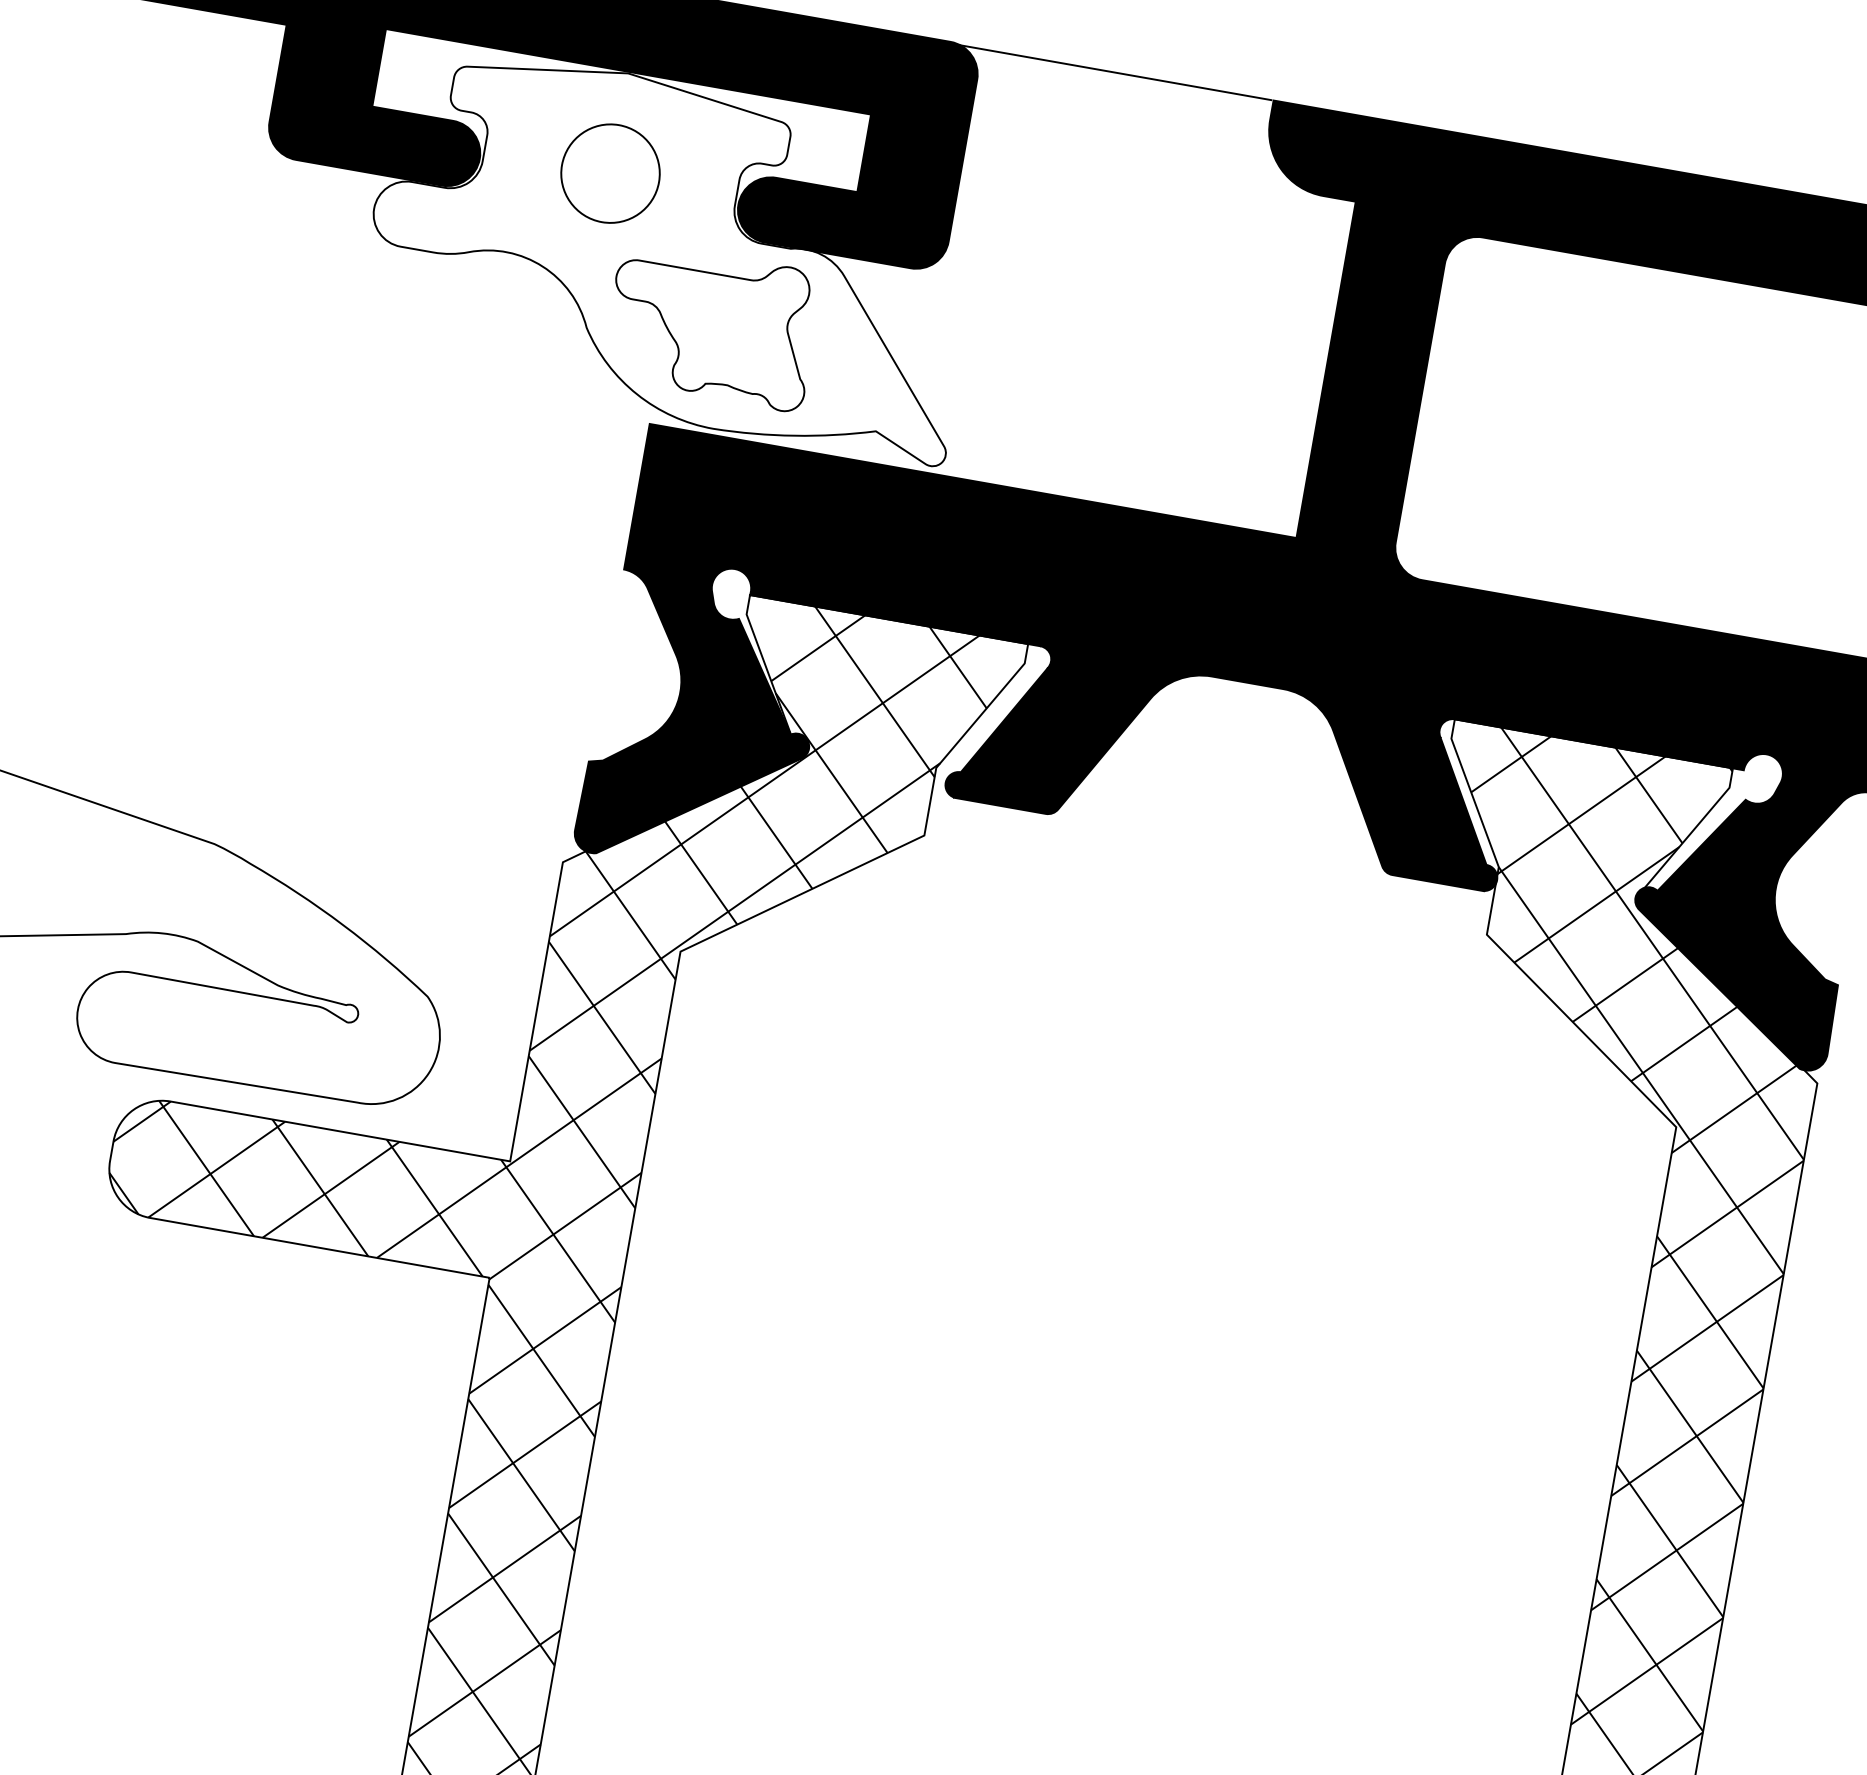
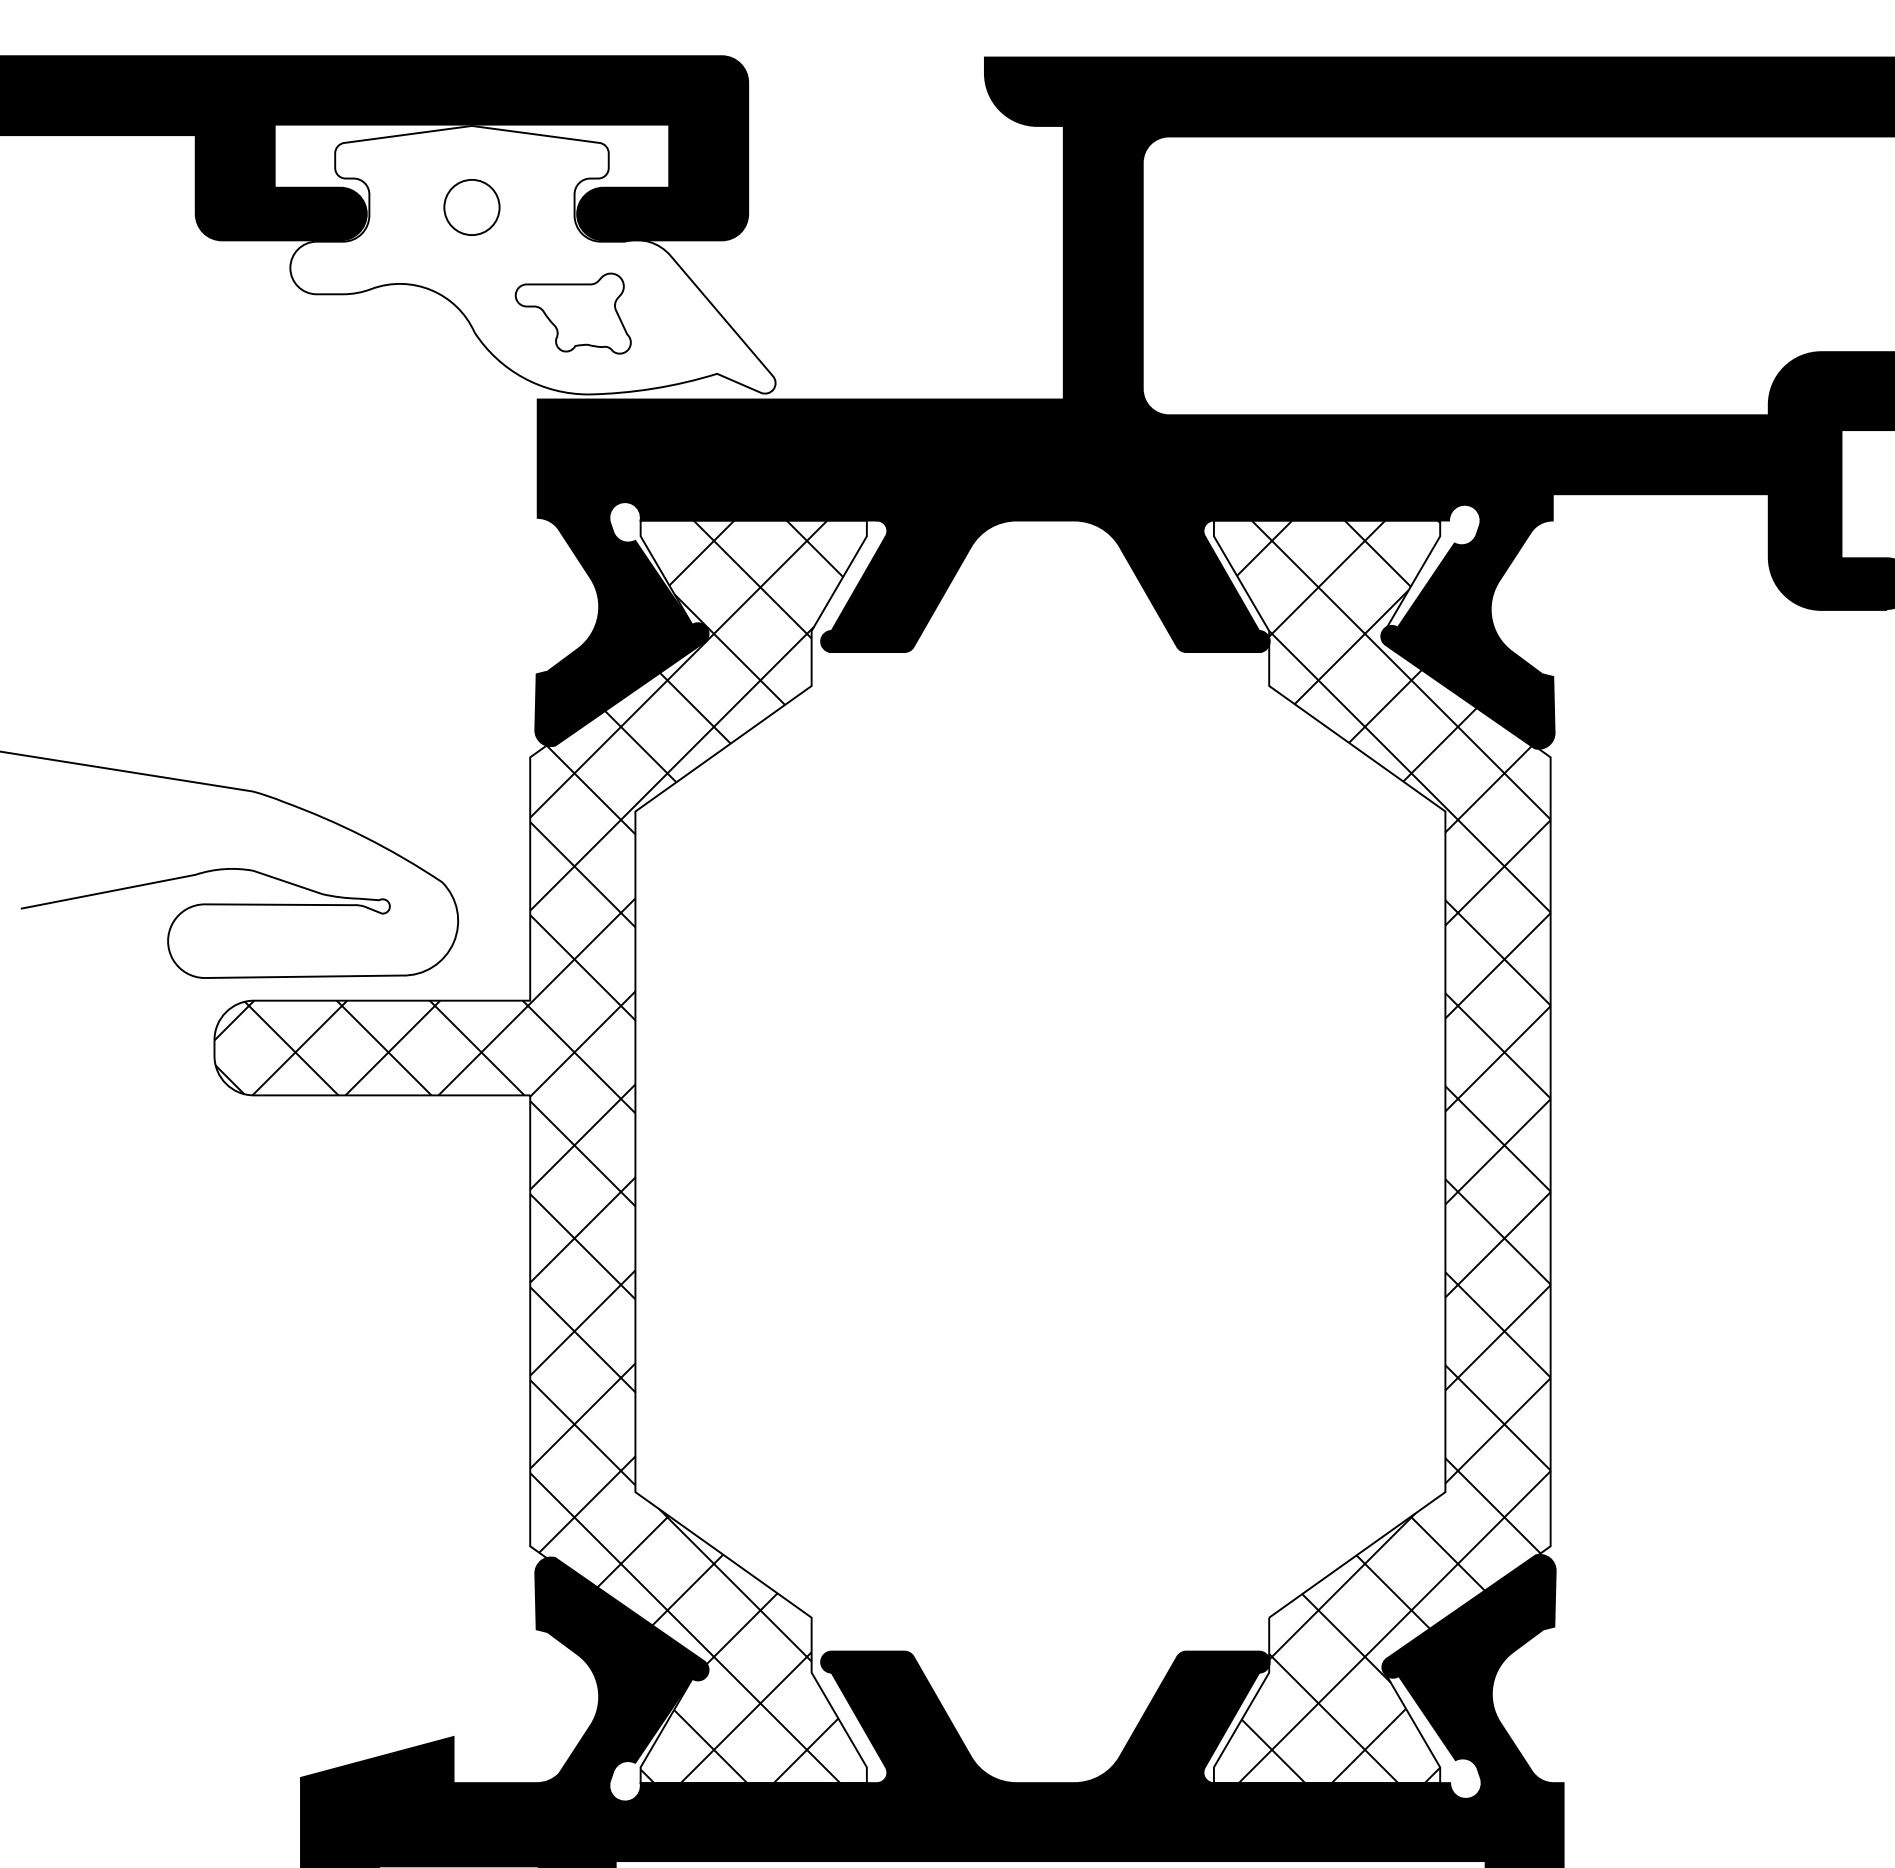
line: (1110, 71) -> (852, 57), removed
circle: (609, 173) -> (471, 207), size x0.7
part: (712, 325) -> (573, 313), size x0.7

